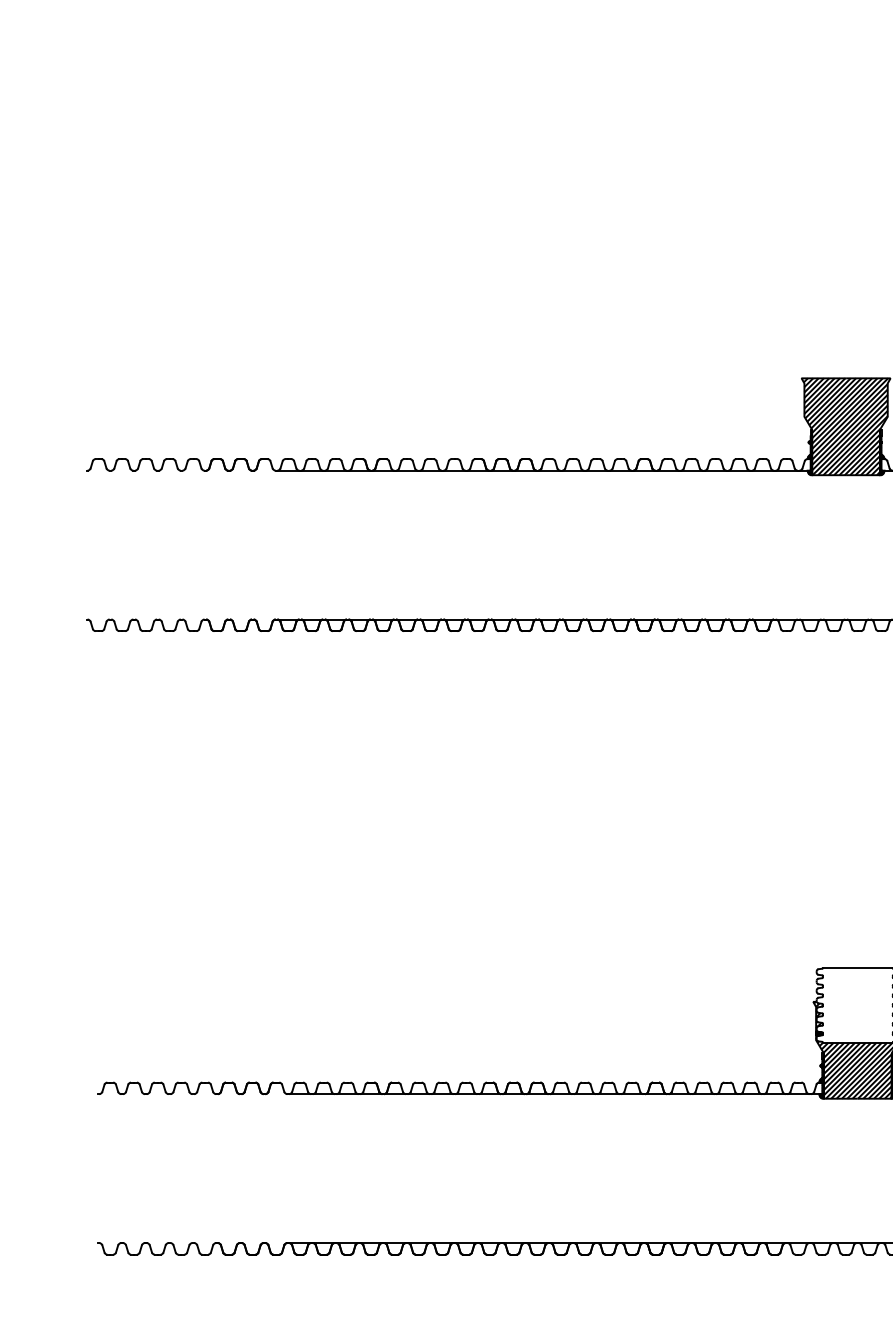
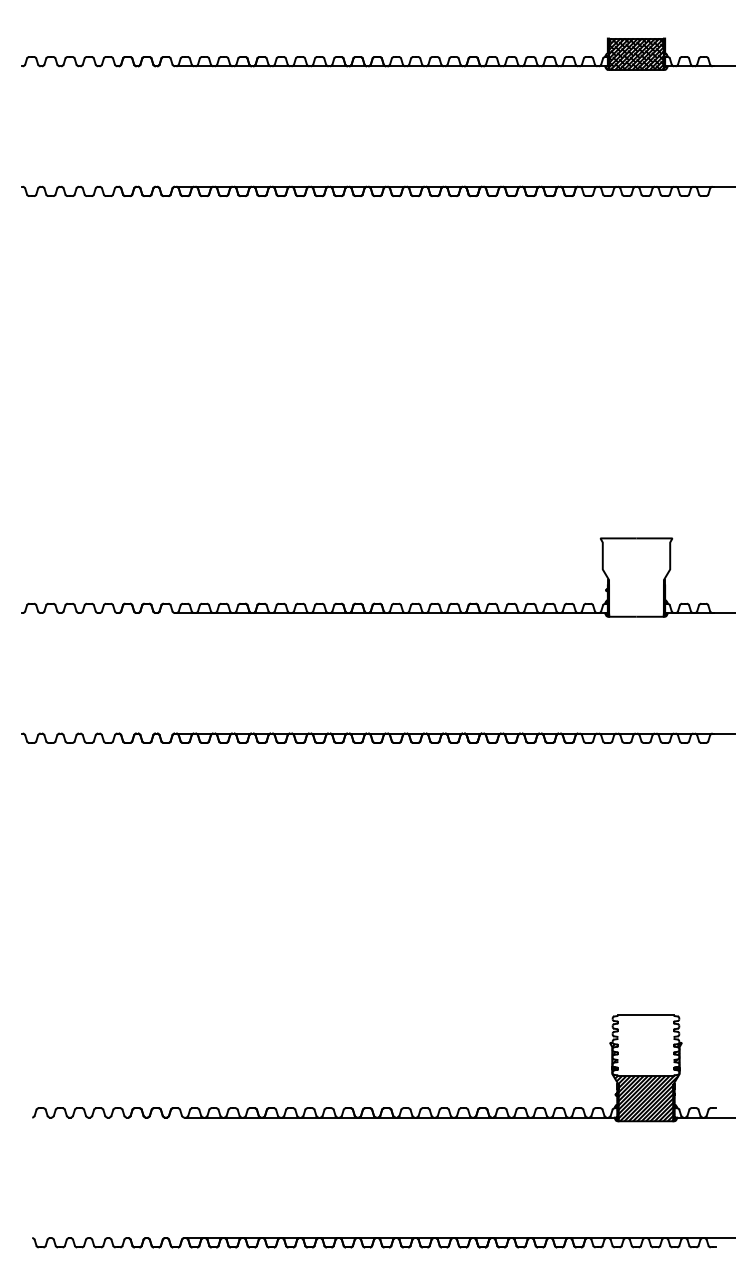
hatch: (844, 426) -> (635, 577), removed

